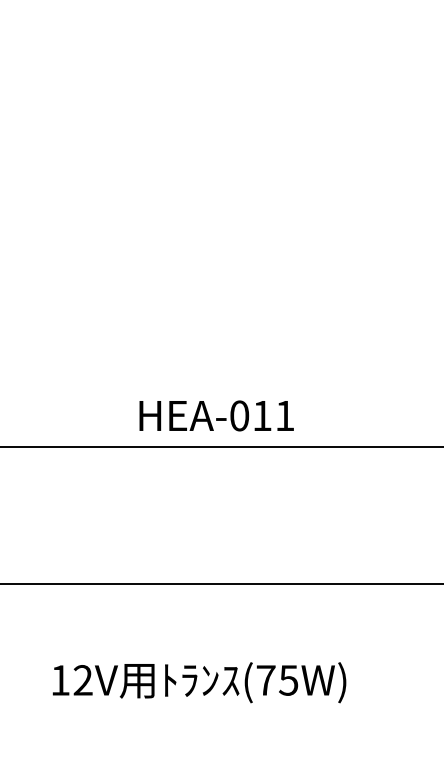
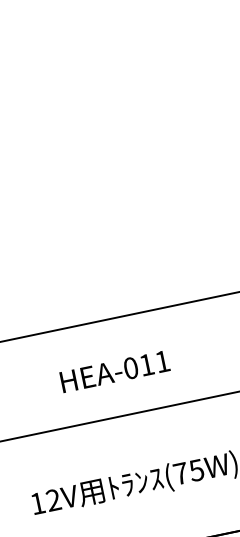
text: (216, 415) -> (114, 371), moved

